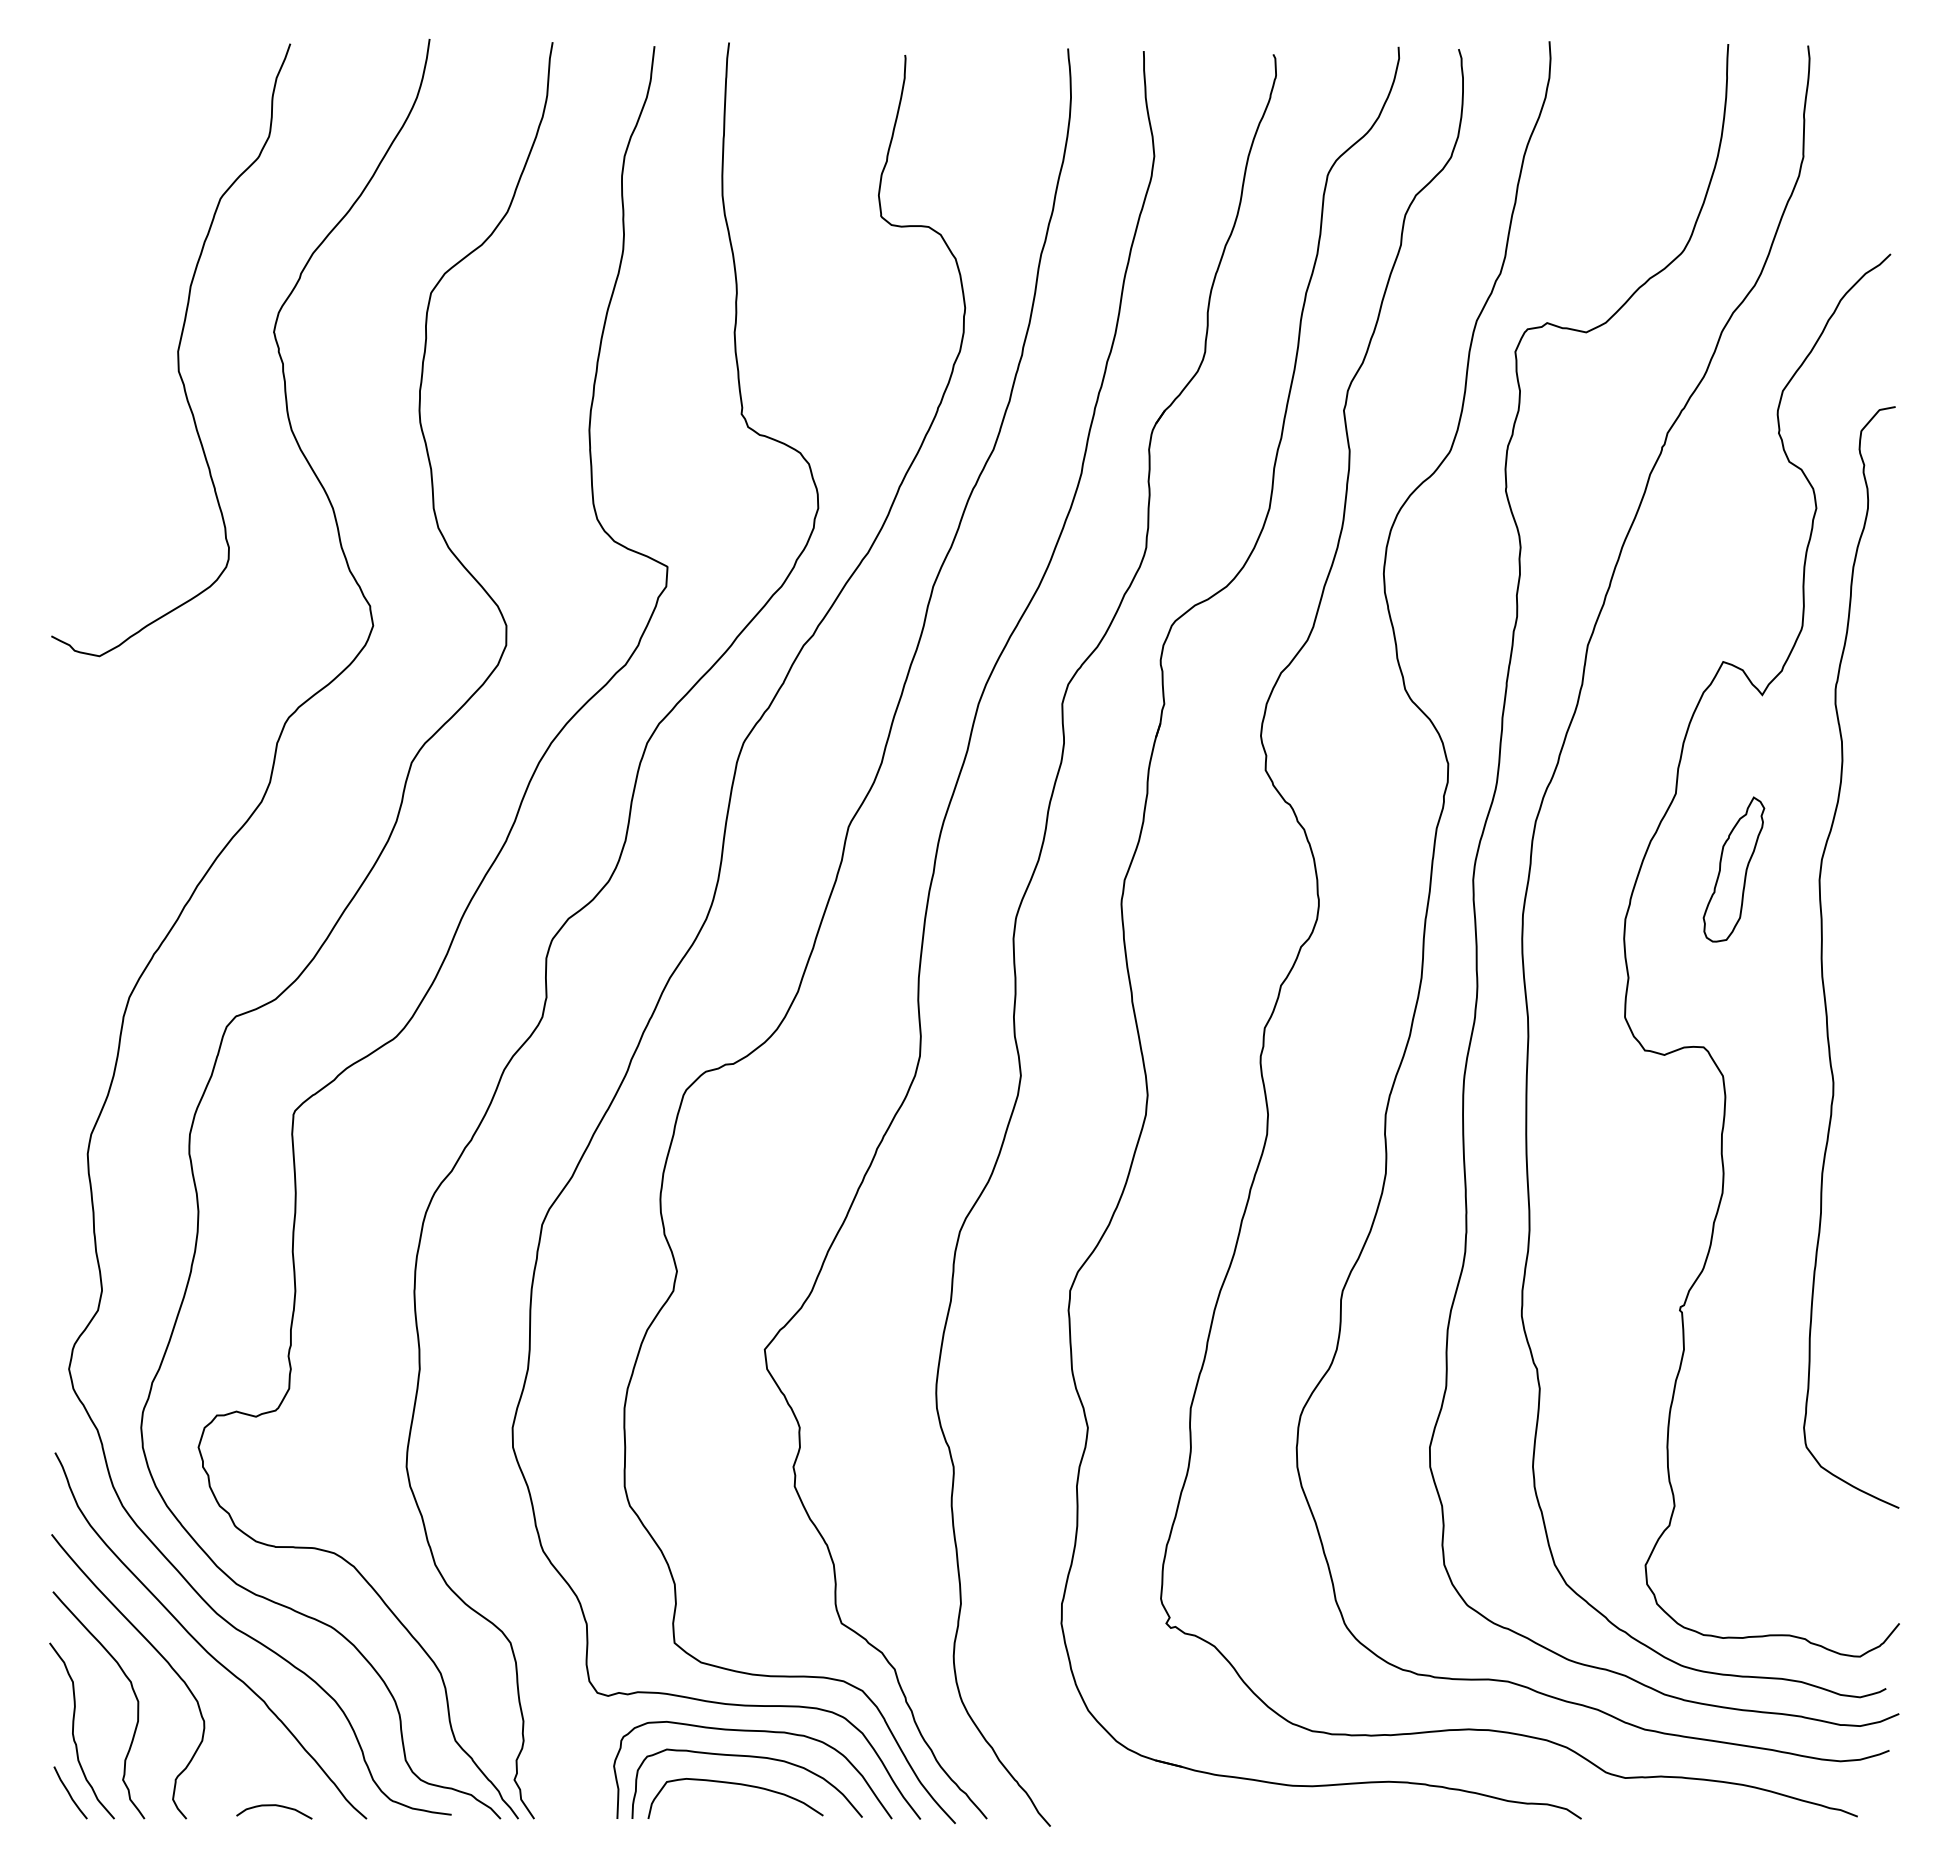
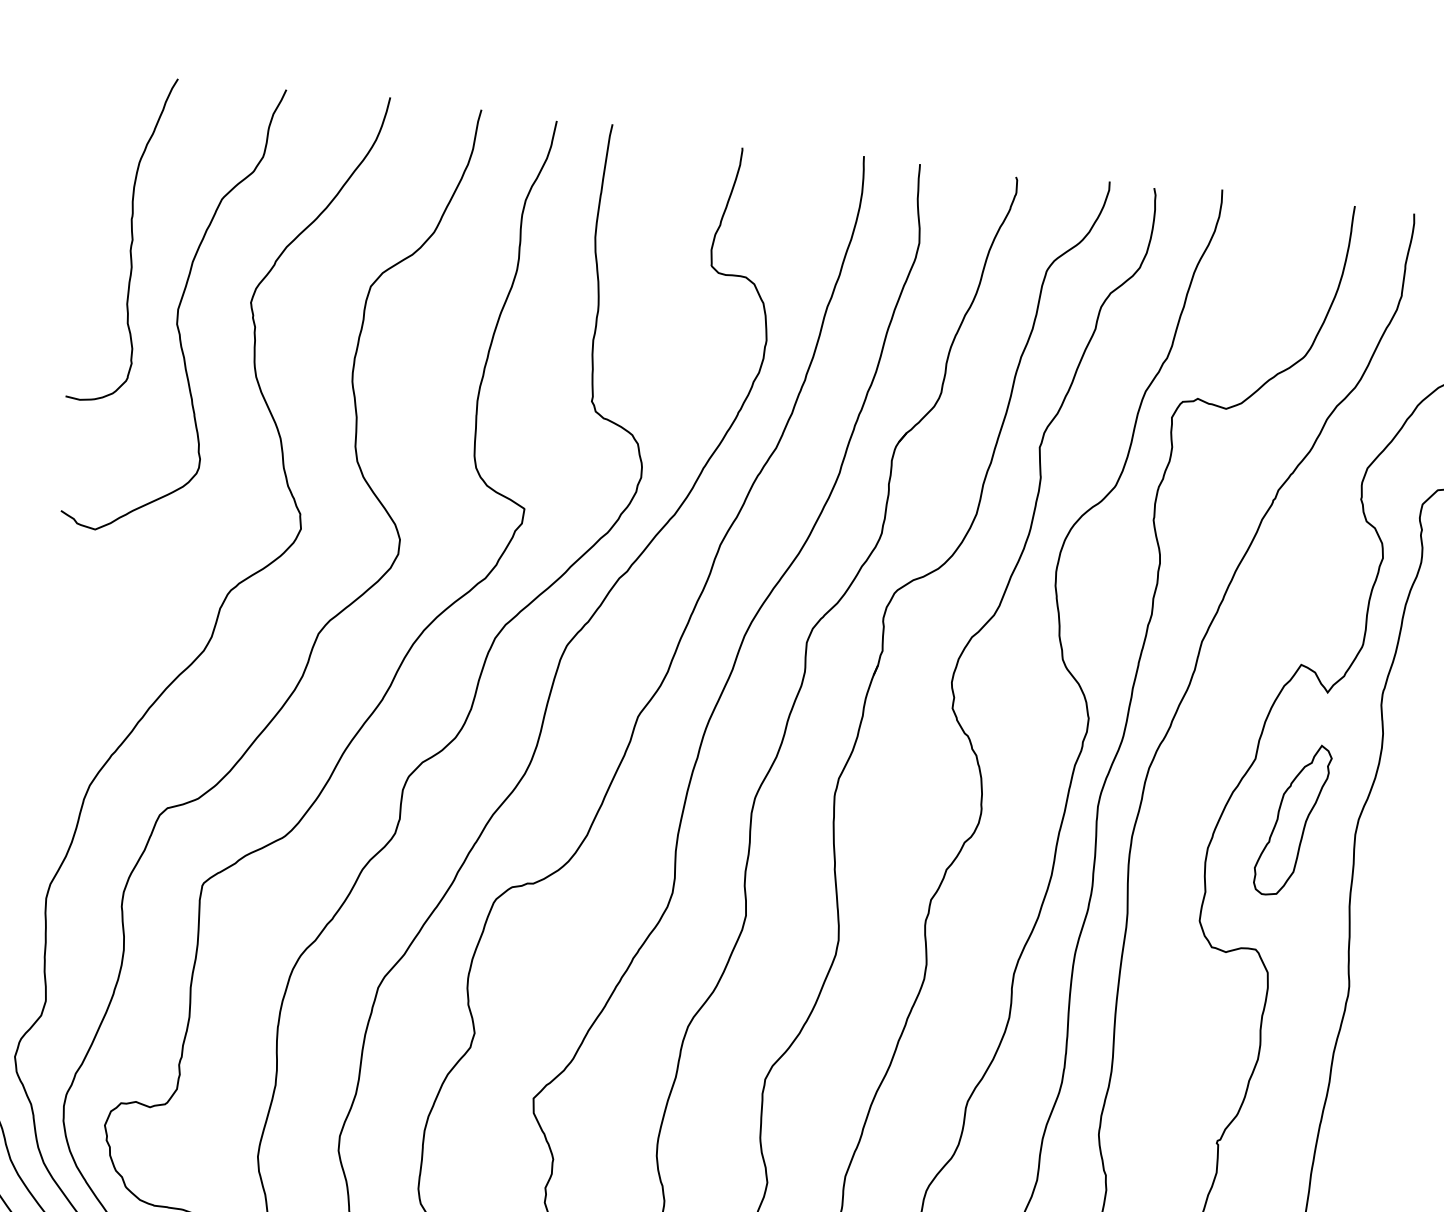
curve: (105, 261) -> (131, 236), added
part: (1733, 869) -> (1292, 819), size x1.43

